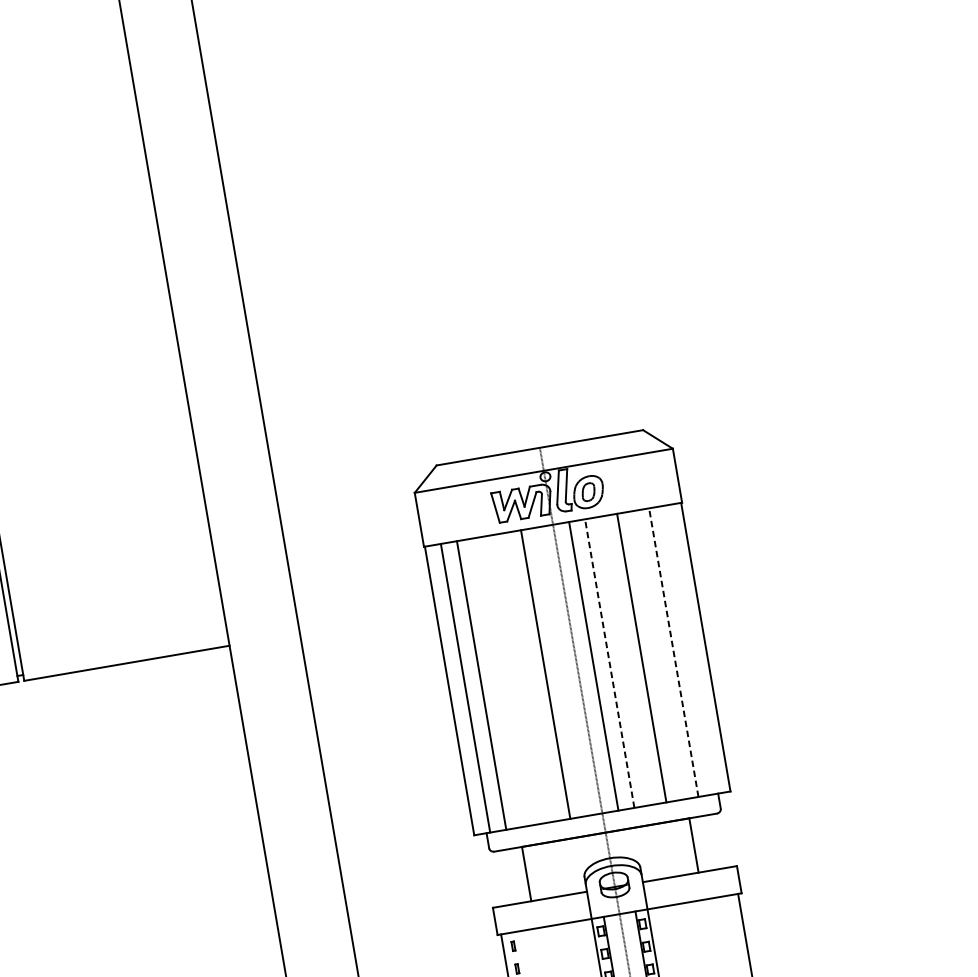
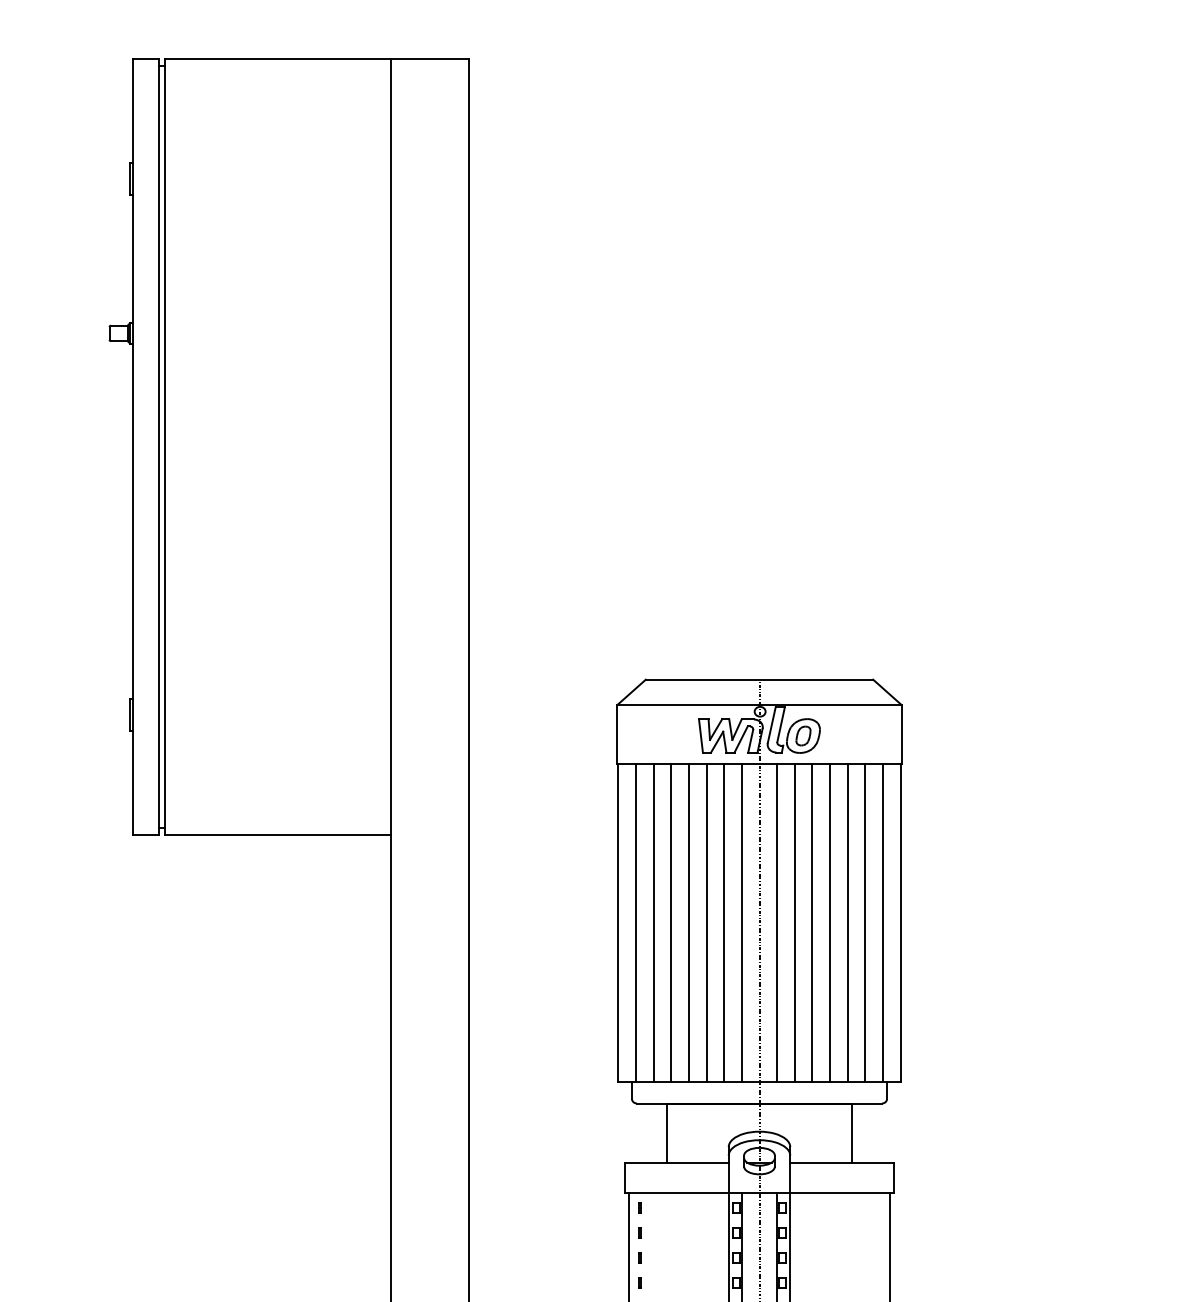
line: (690, 649) -> (883, 923), added
line: (673, 652) -> (865, 923), dashed -> solid
line: (657, 655) -> (847, 923), added
line: (625, 660) -> (812, 923), added
line: (609, 663) -> (794, 923), dashed -> solid
line: (561, 671) -> (741, 923), added
line: (529, 677) -> (706, 923), added
line: (513, 680) -> (688, 923), added
line: (497, 682) -> (671, 923), added

